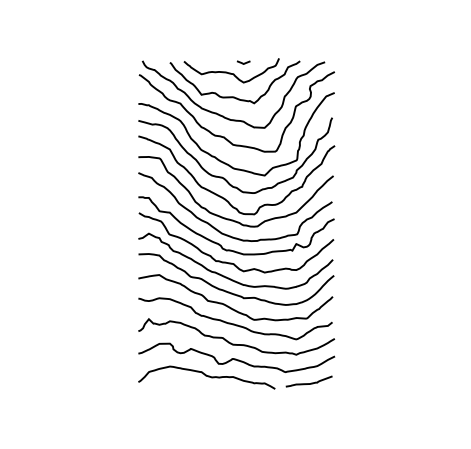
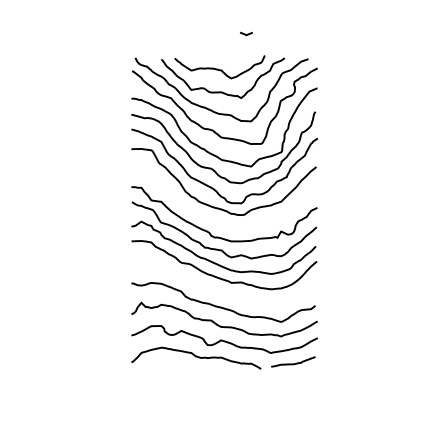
line: (243, 62) -> (246, 33), moved
curve: (218, 229) -> (207, 217), removed
curve: (228, 305) -> (216, 289), removed

